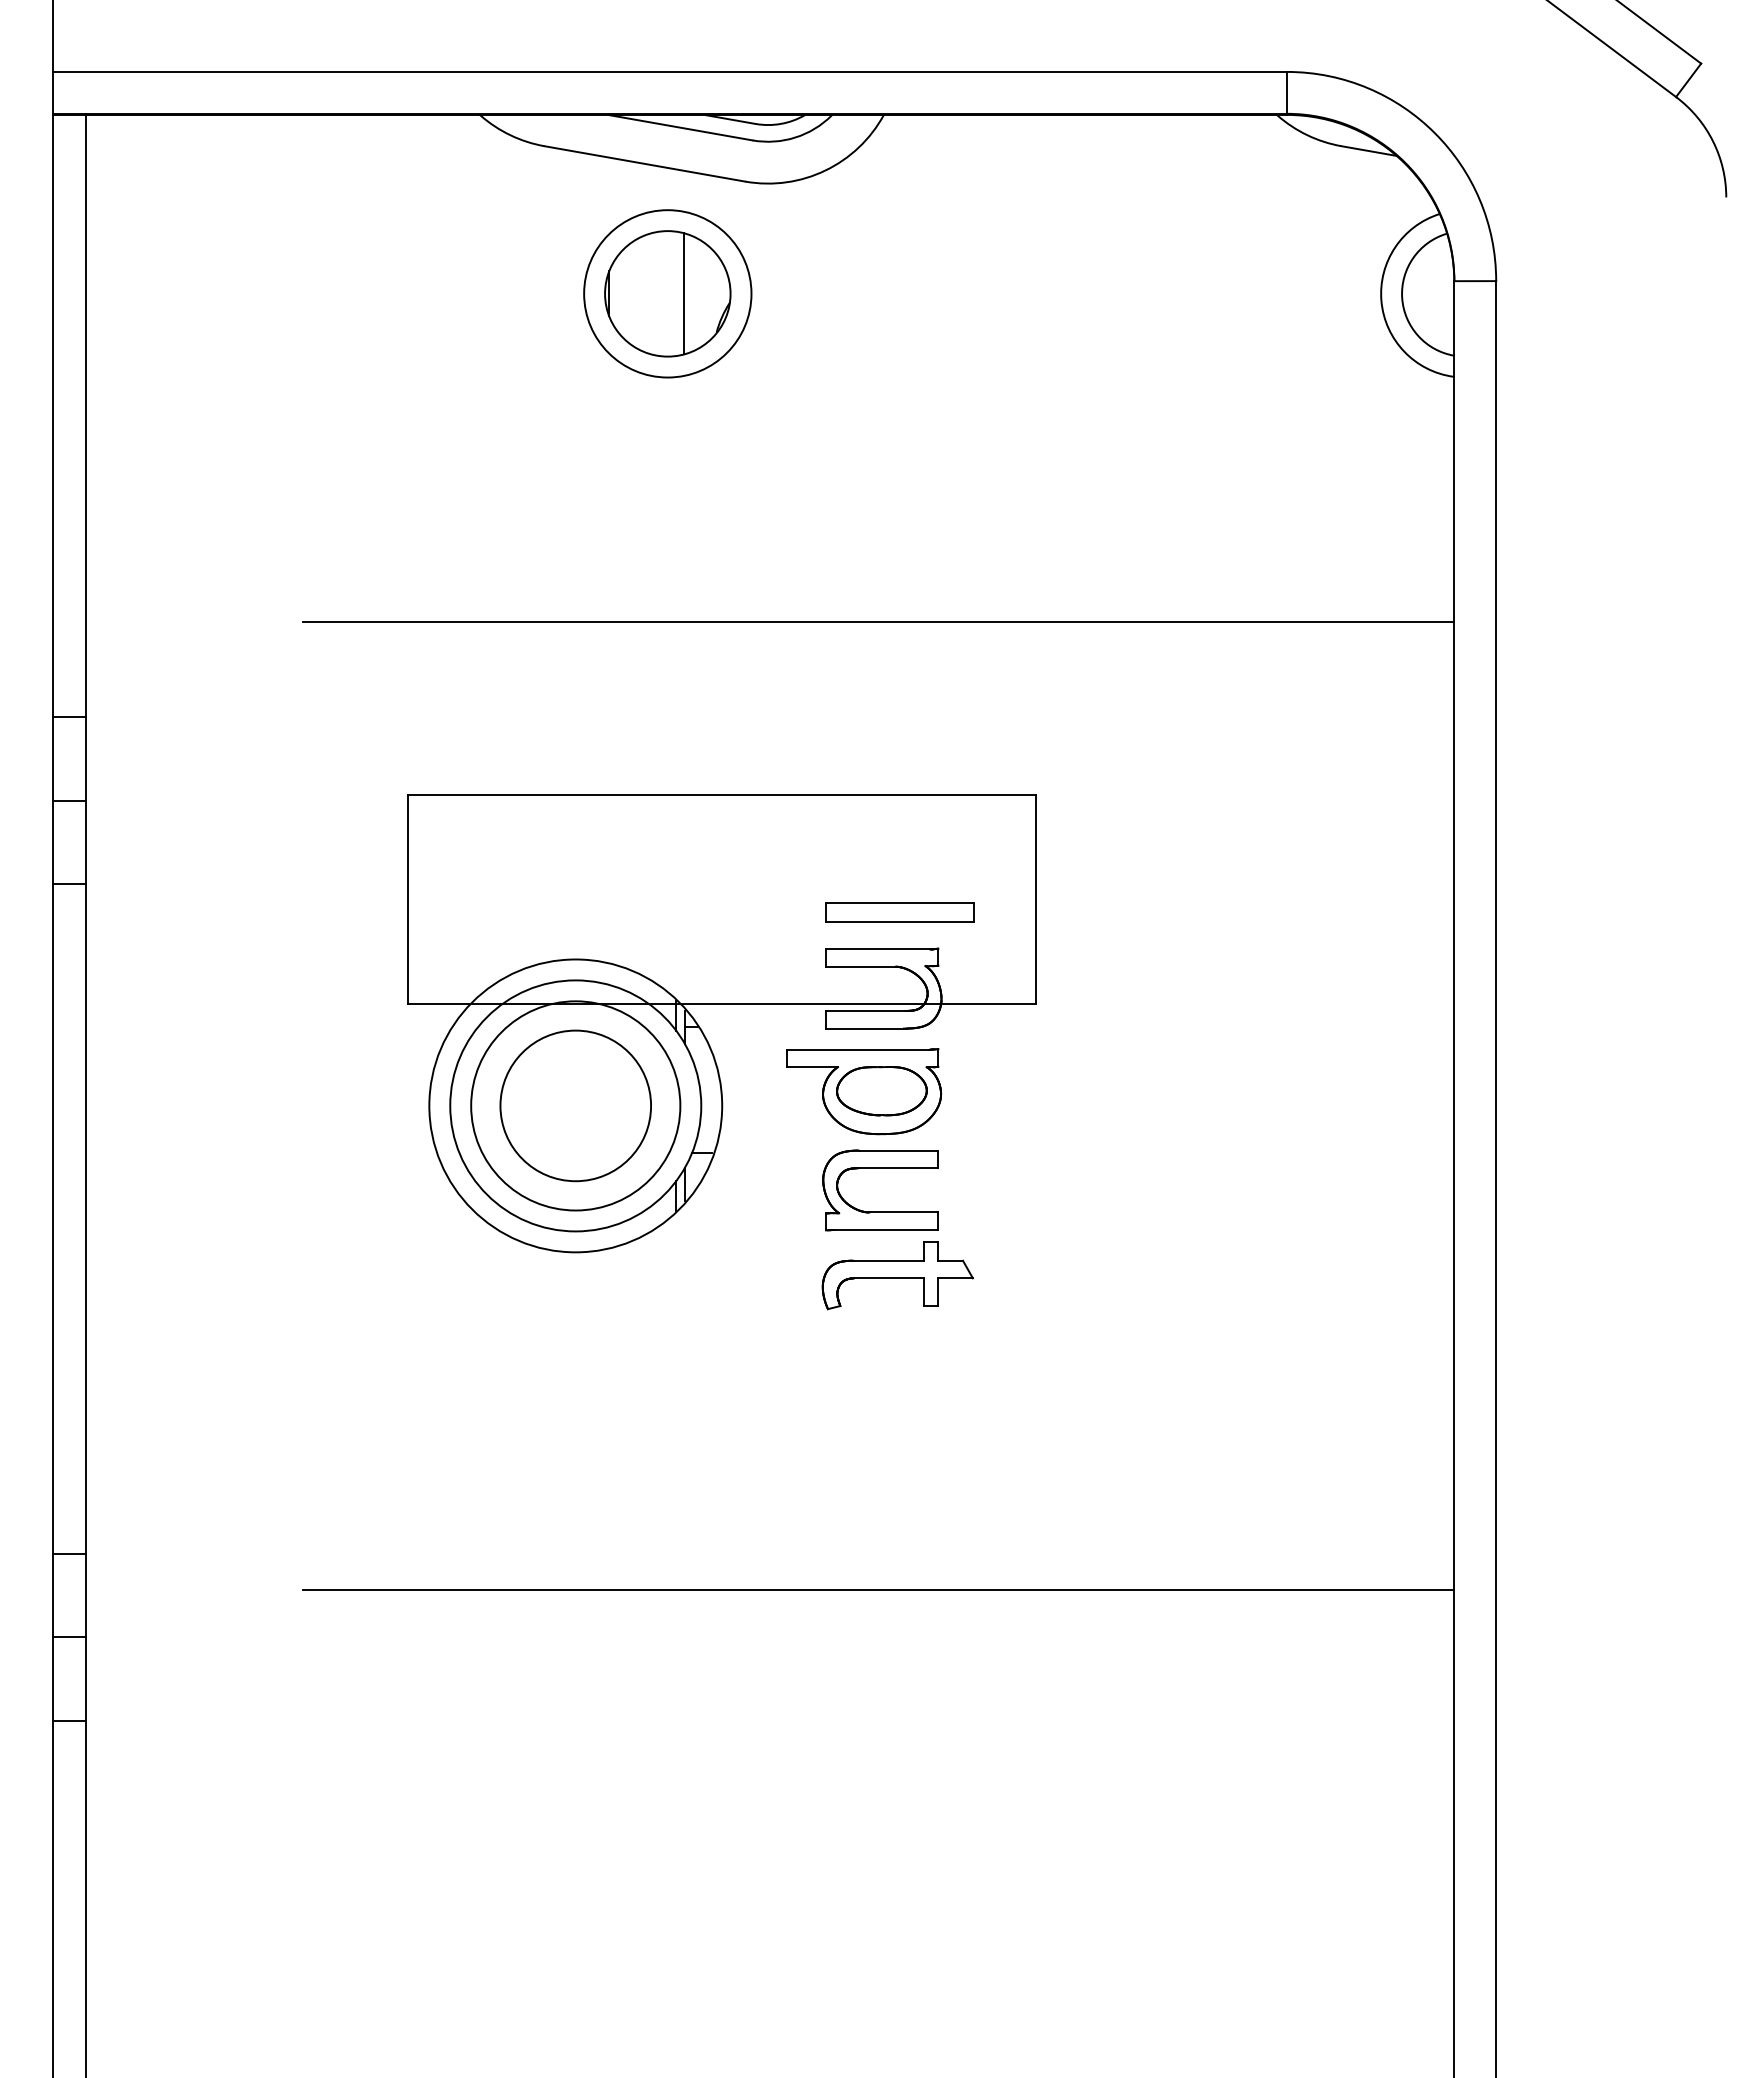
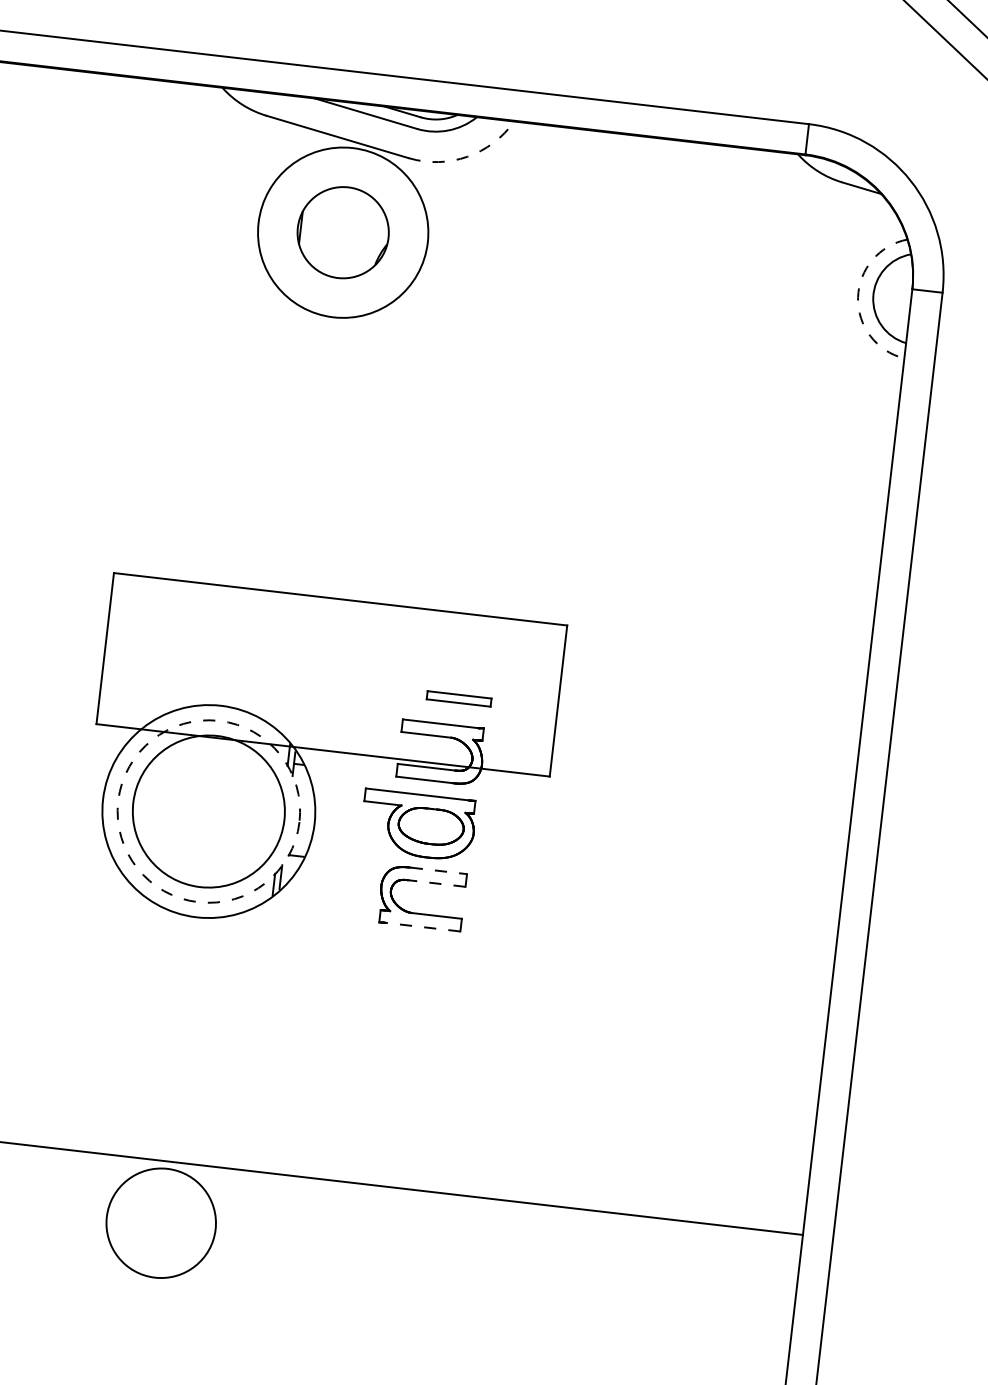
arc: (825, 170) -> (467, 156), solid -> dashed
circle: (667, 293) -> (343, 232), size x1.4
line: (684, 293) -> (355, 233), removed
arc: (1381, 301) -> (858, 297), solid -> dashed
line: (878, 621) -> (468, 486), removed
part: (899, 912) -> (458, 698), size x0.6
circle: (575, 1105) -> (161, 1222), moved
circle: (575, 1105) -> (208, 811), solid -> dashed
line: (899, 1150) -> (438, 870), solid -> dashed
line: (898, 1168) -> (436, 883), solid -> dashed
line: (886, 1230) -> (422, 927), solid -> dashed
part: (897, 1275) -> (427, 960), removed

